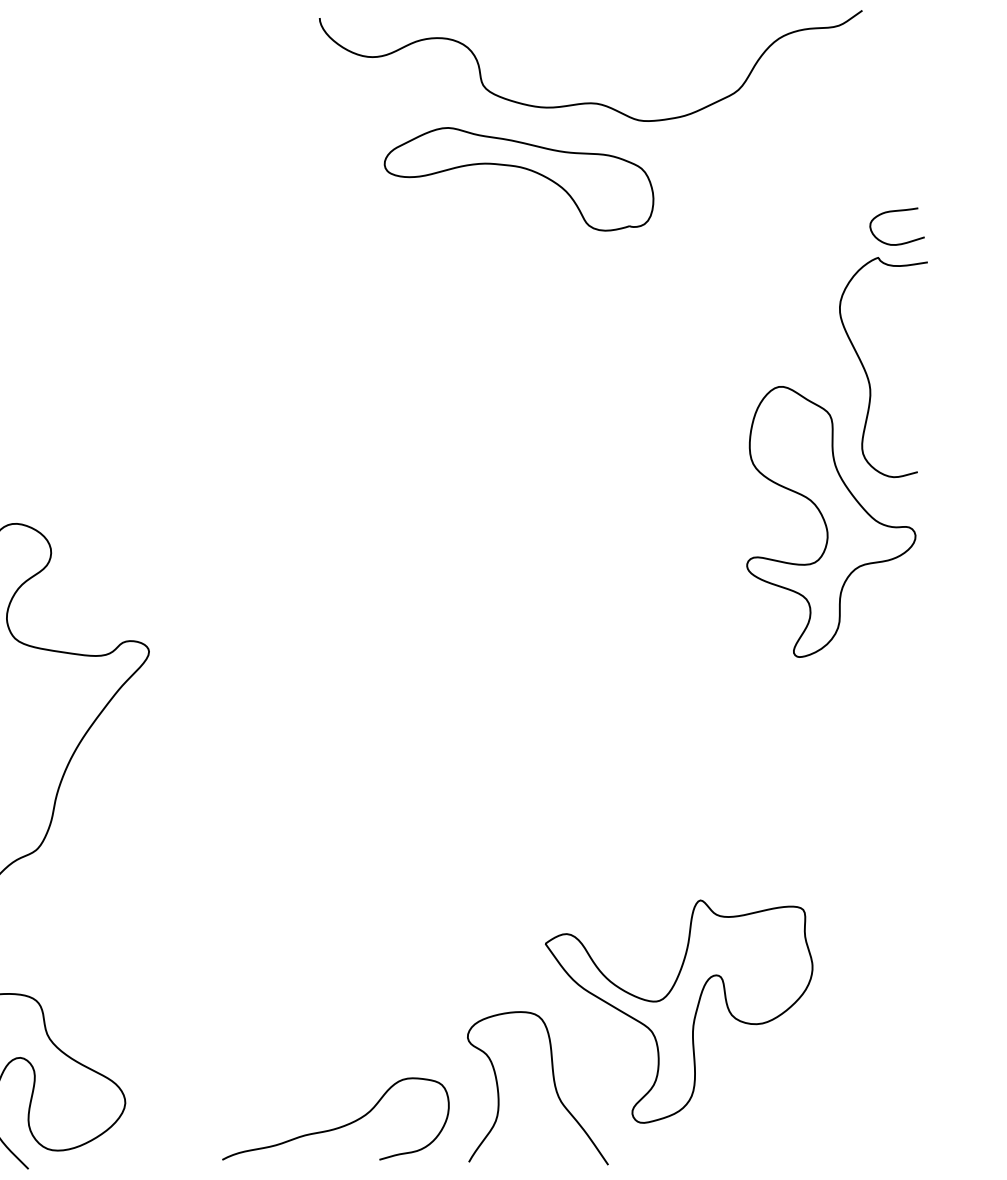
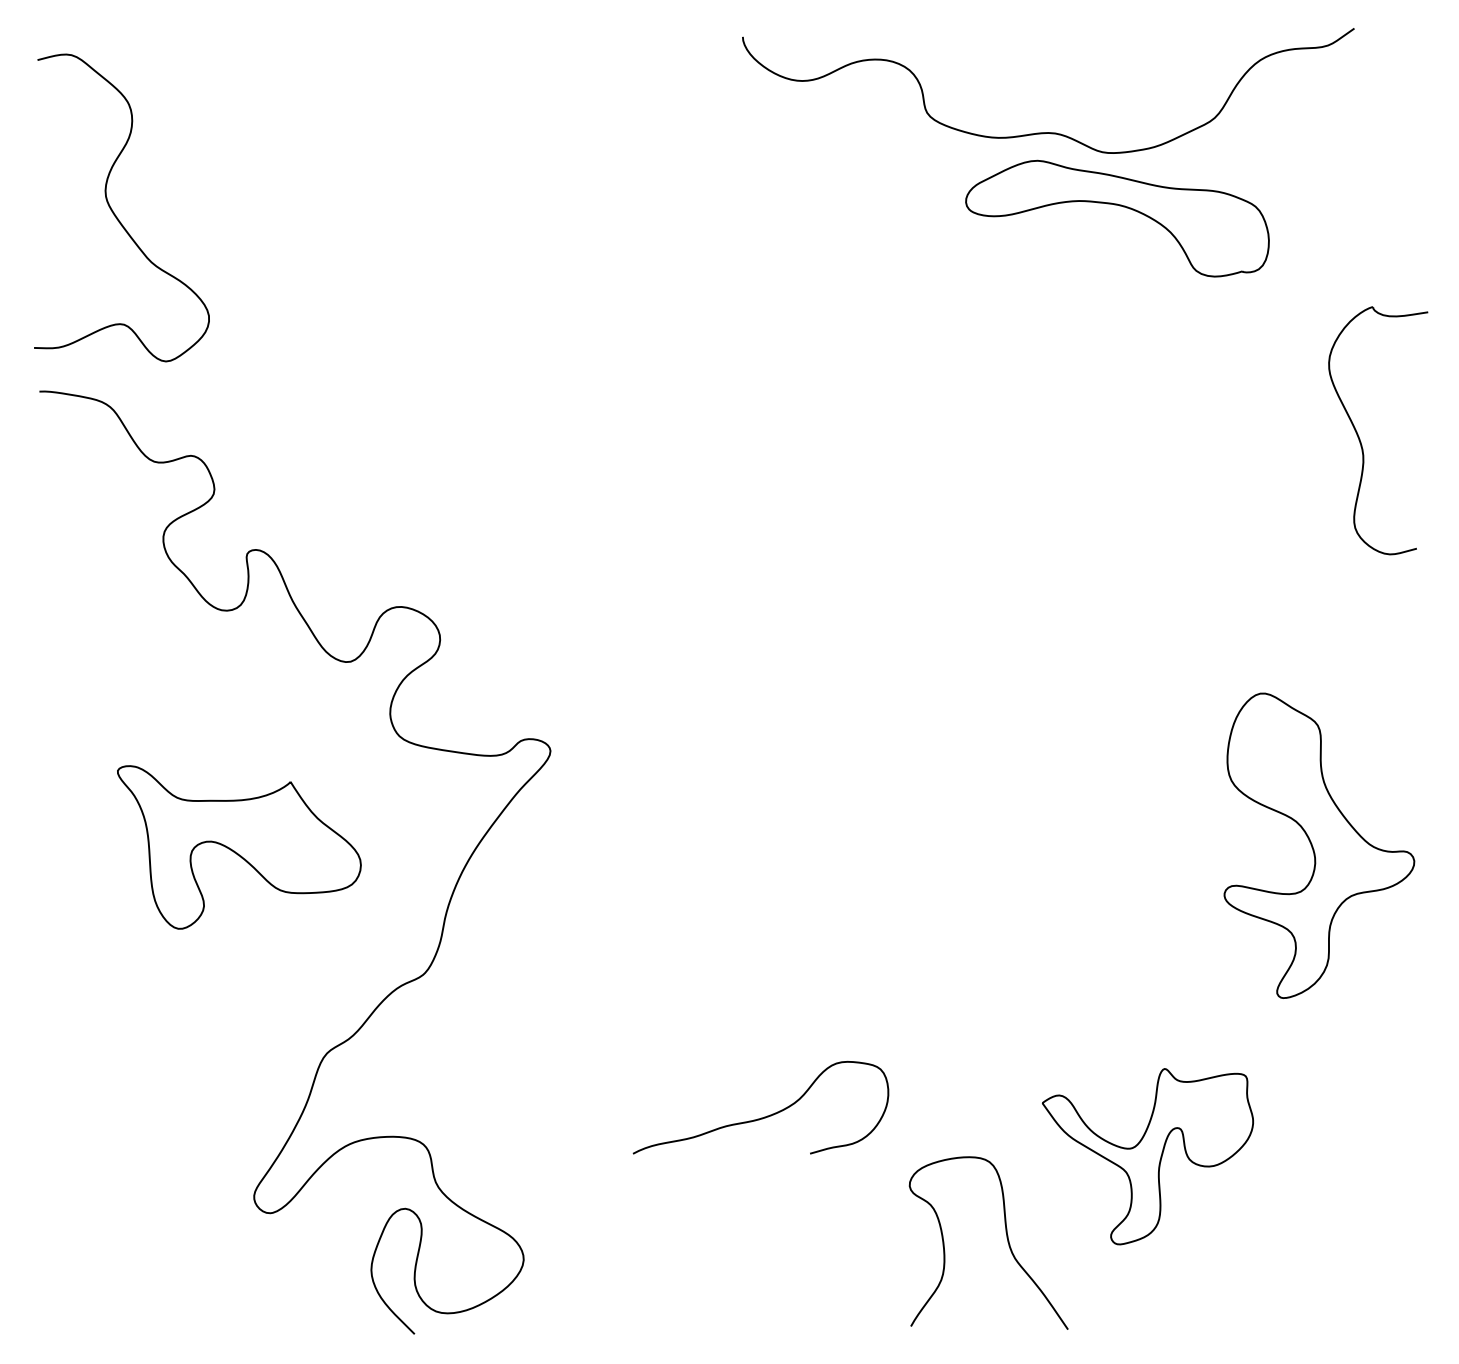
part: (520, 168) -> (1119, 206), moved
curve: (897, 211) -> (1393, 255), removed
part: (831, 521) -> (1319, 845), moved
part: (678, 1011) -> (1147, 1156), size x0.7
curve: (338, 1126) -> (764, 1116), moved

